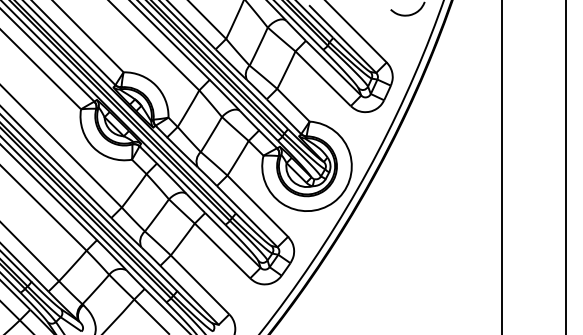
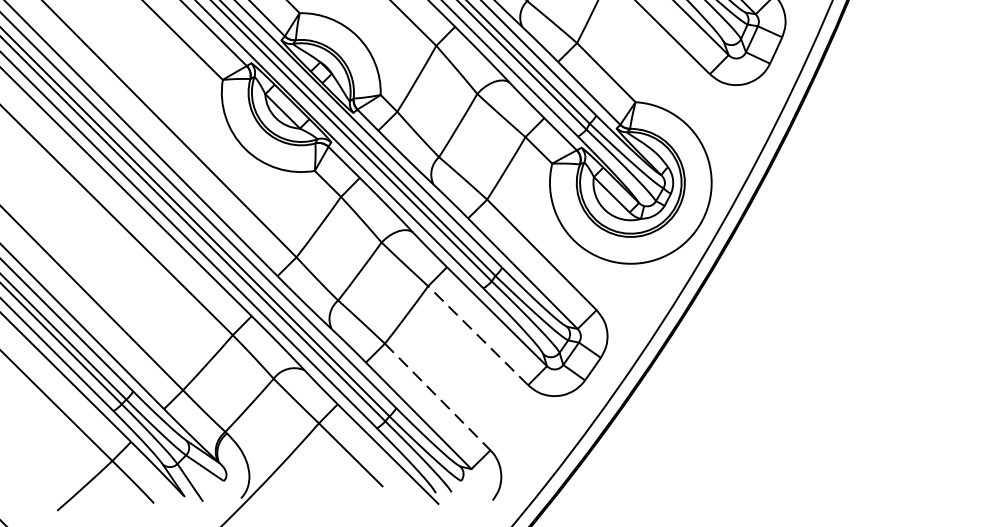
line: (222, 251) -> (478, 336), solid -> dashed
line: (200, 284) -> (438, 396), solid -> dashed

